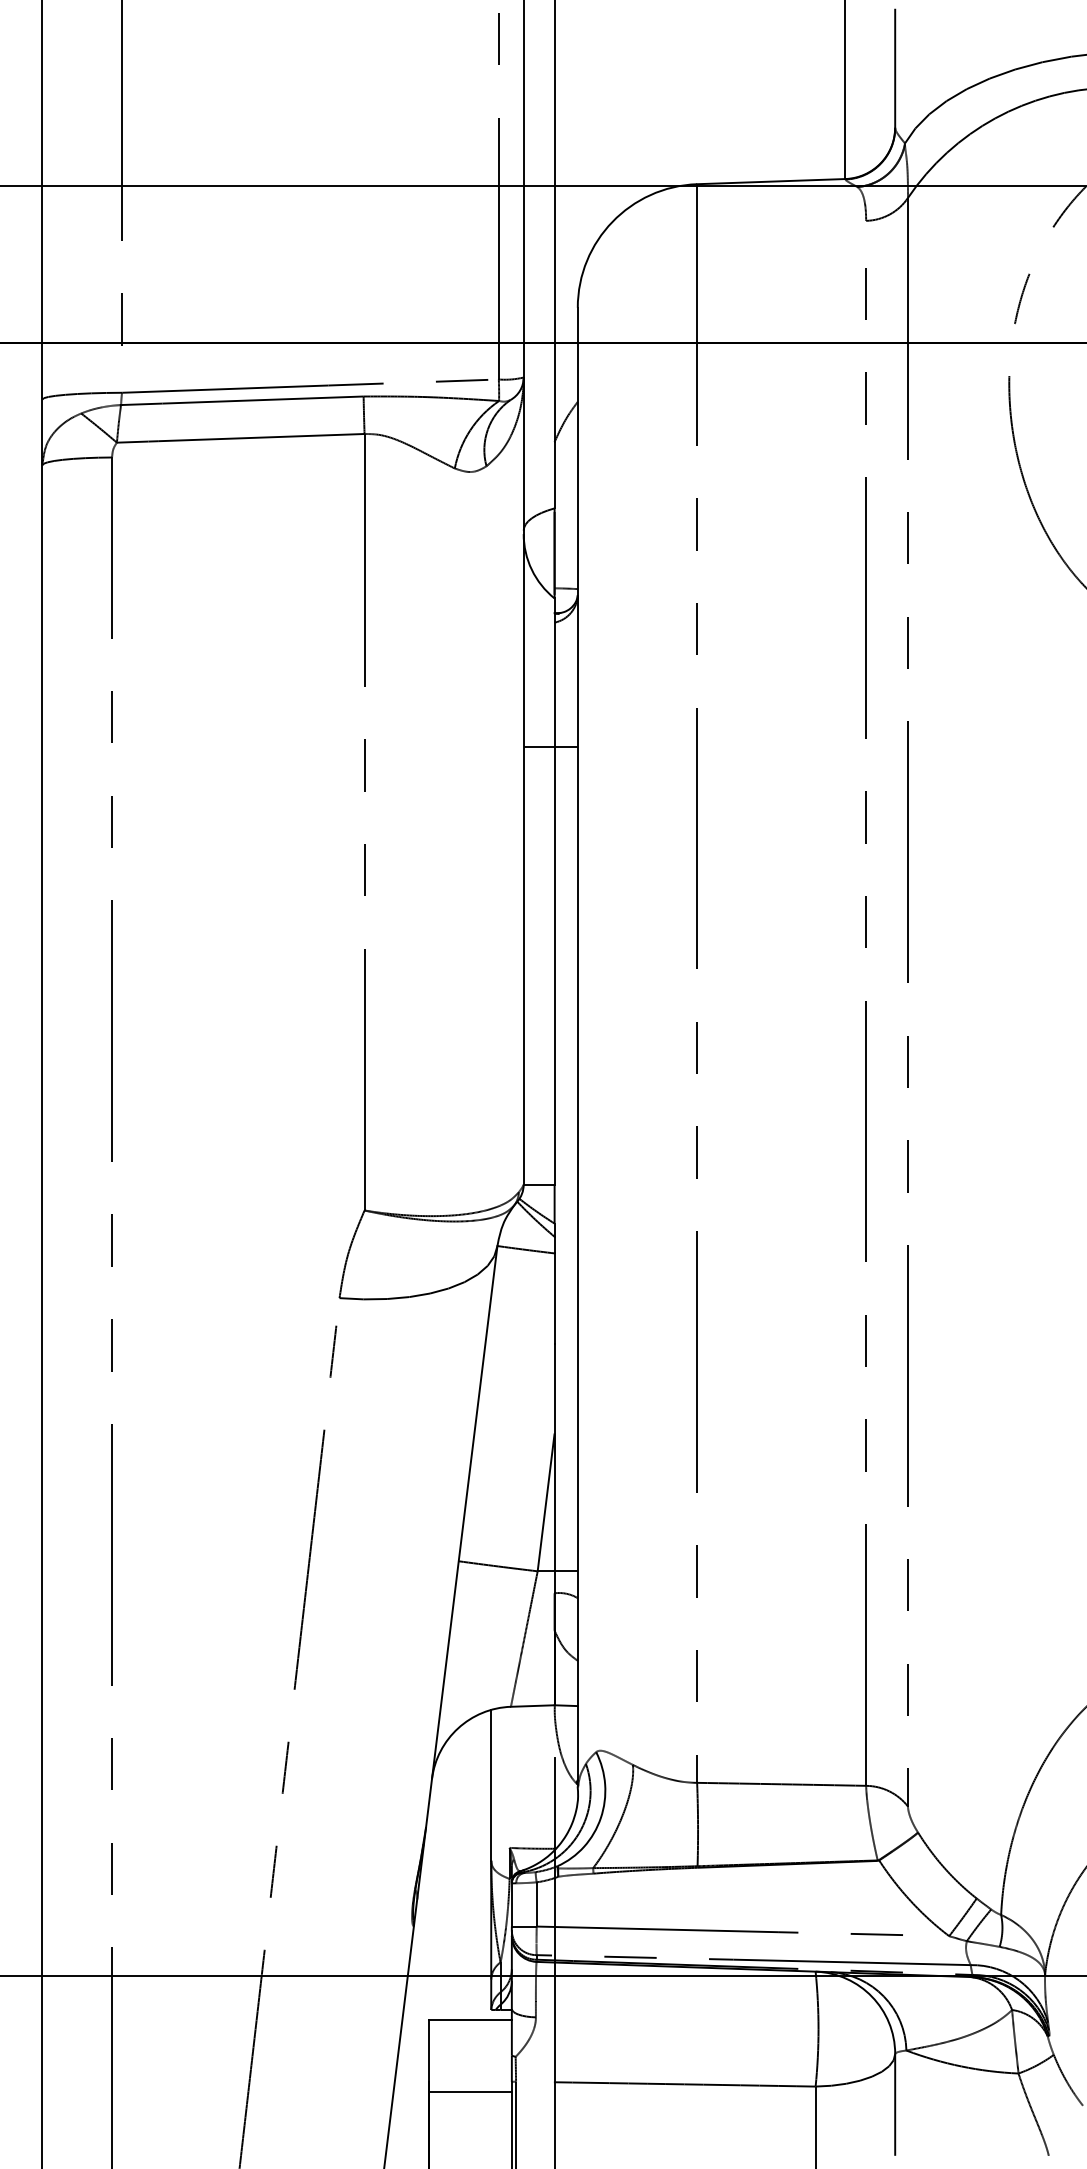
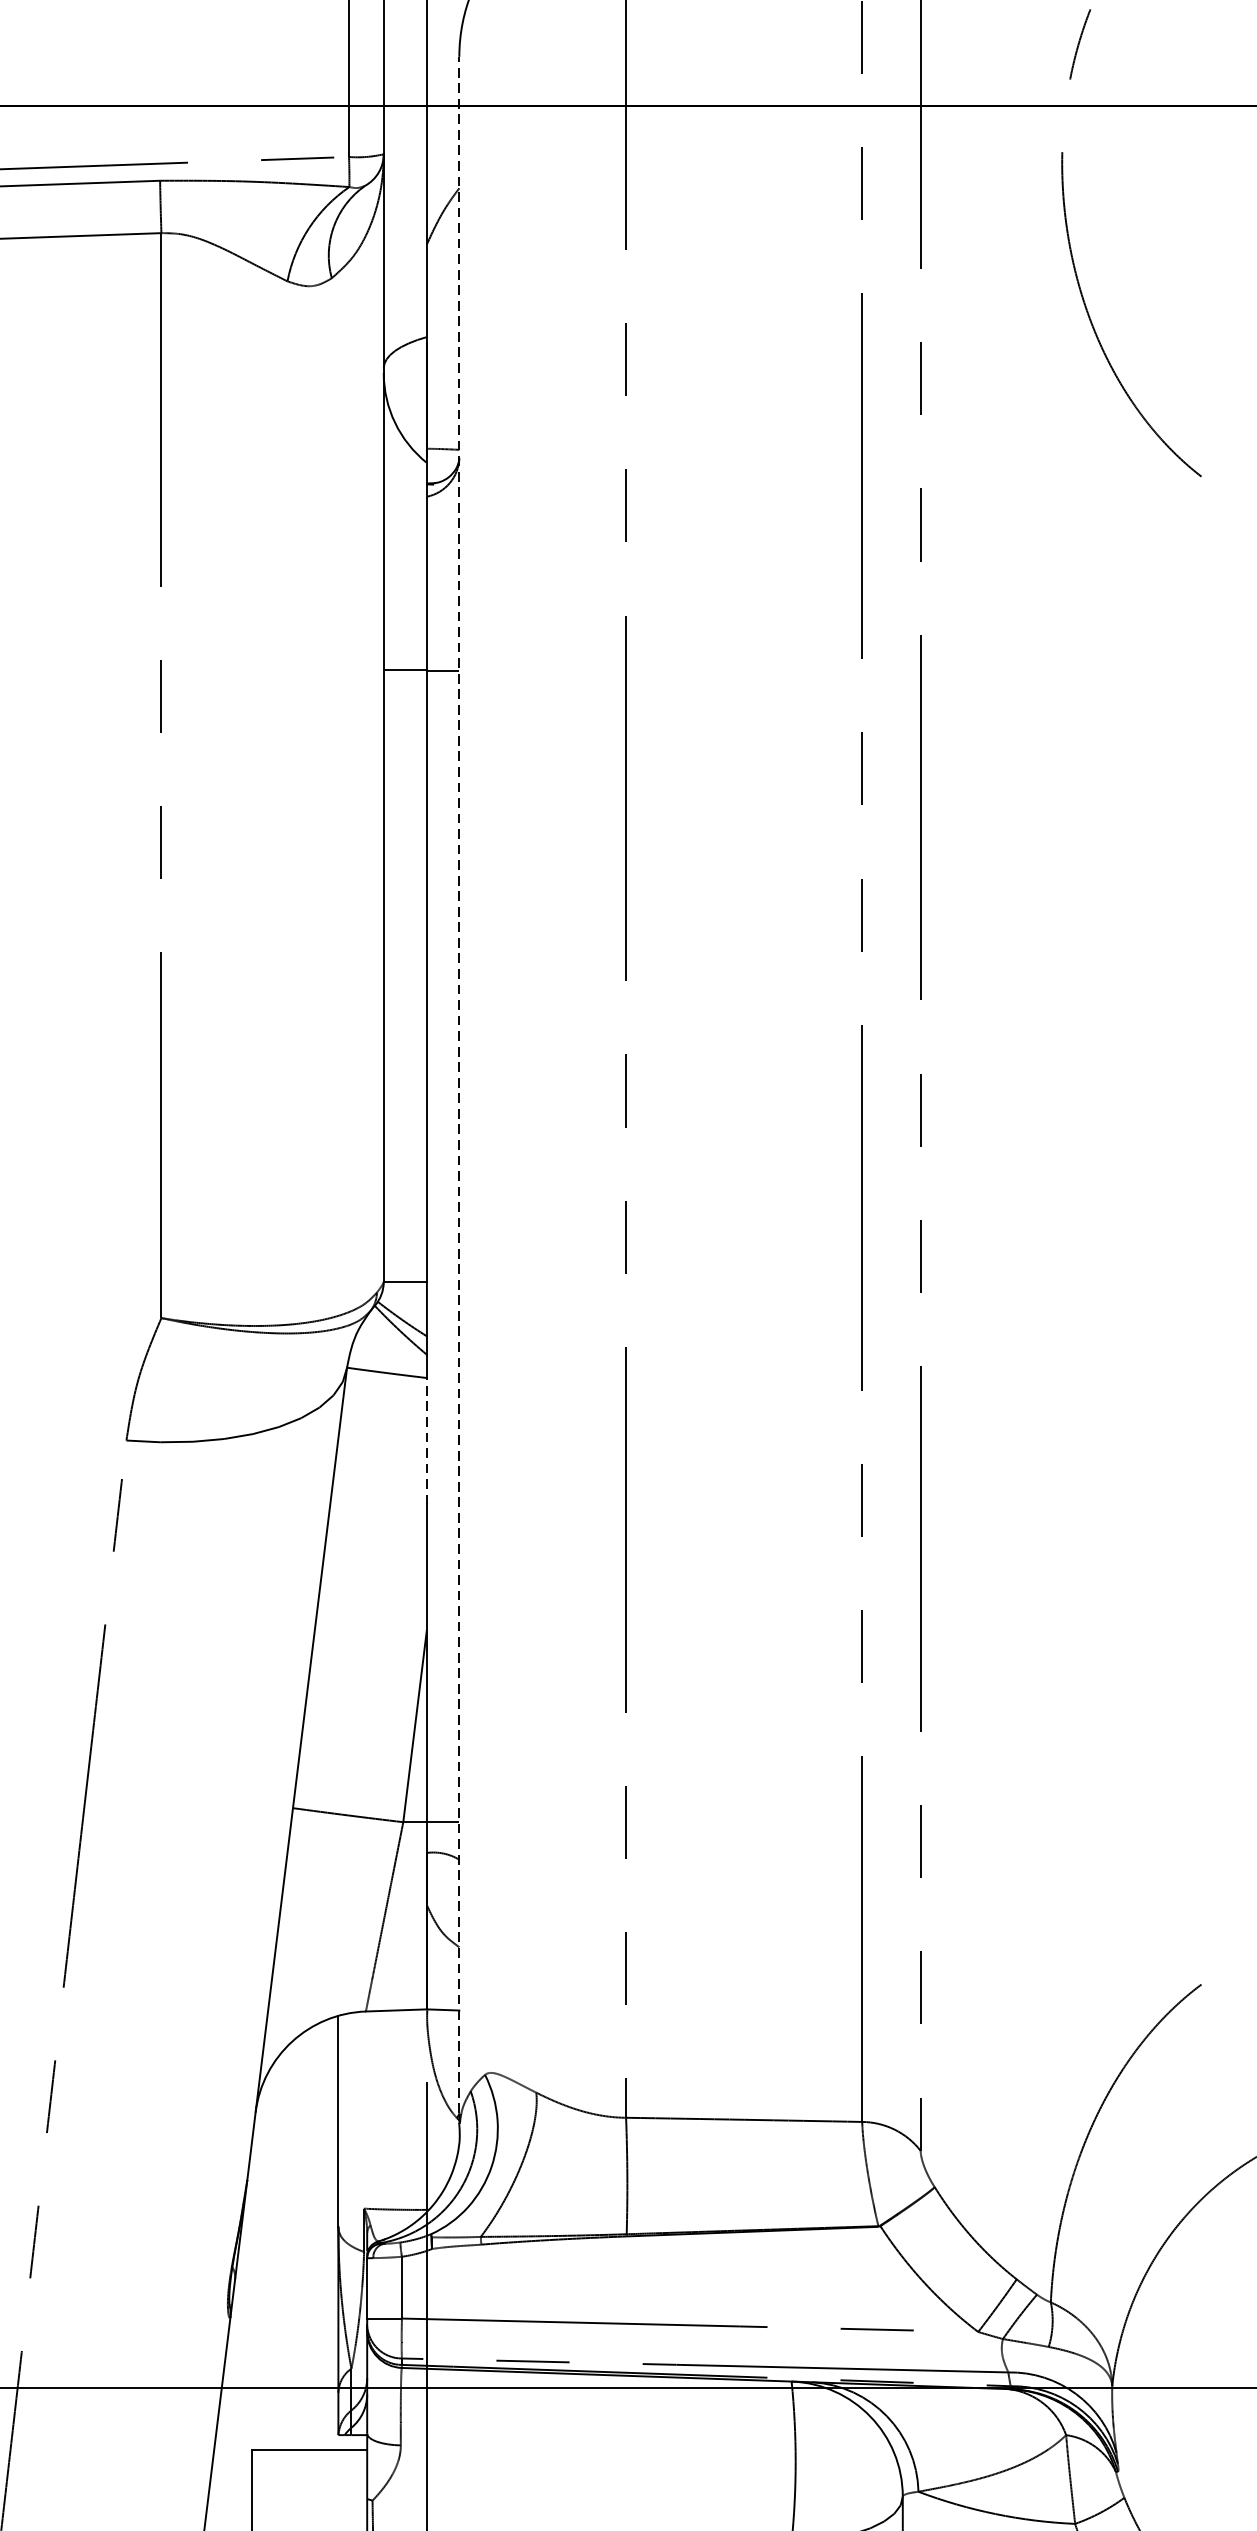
line: (577, 1043) -> (458, 1084), solid -> dashed
line: (554, 1298) -> (426, 1441), solid -> dashed

